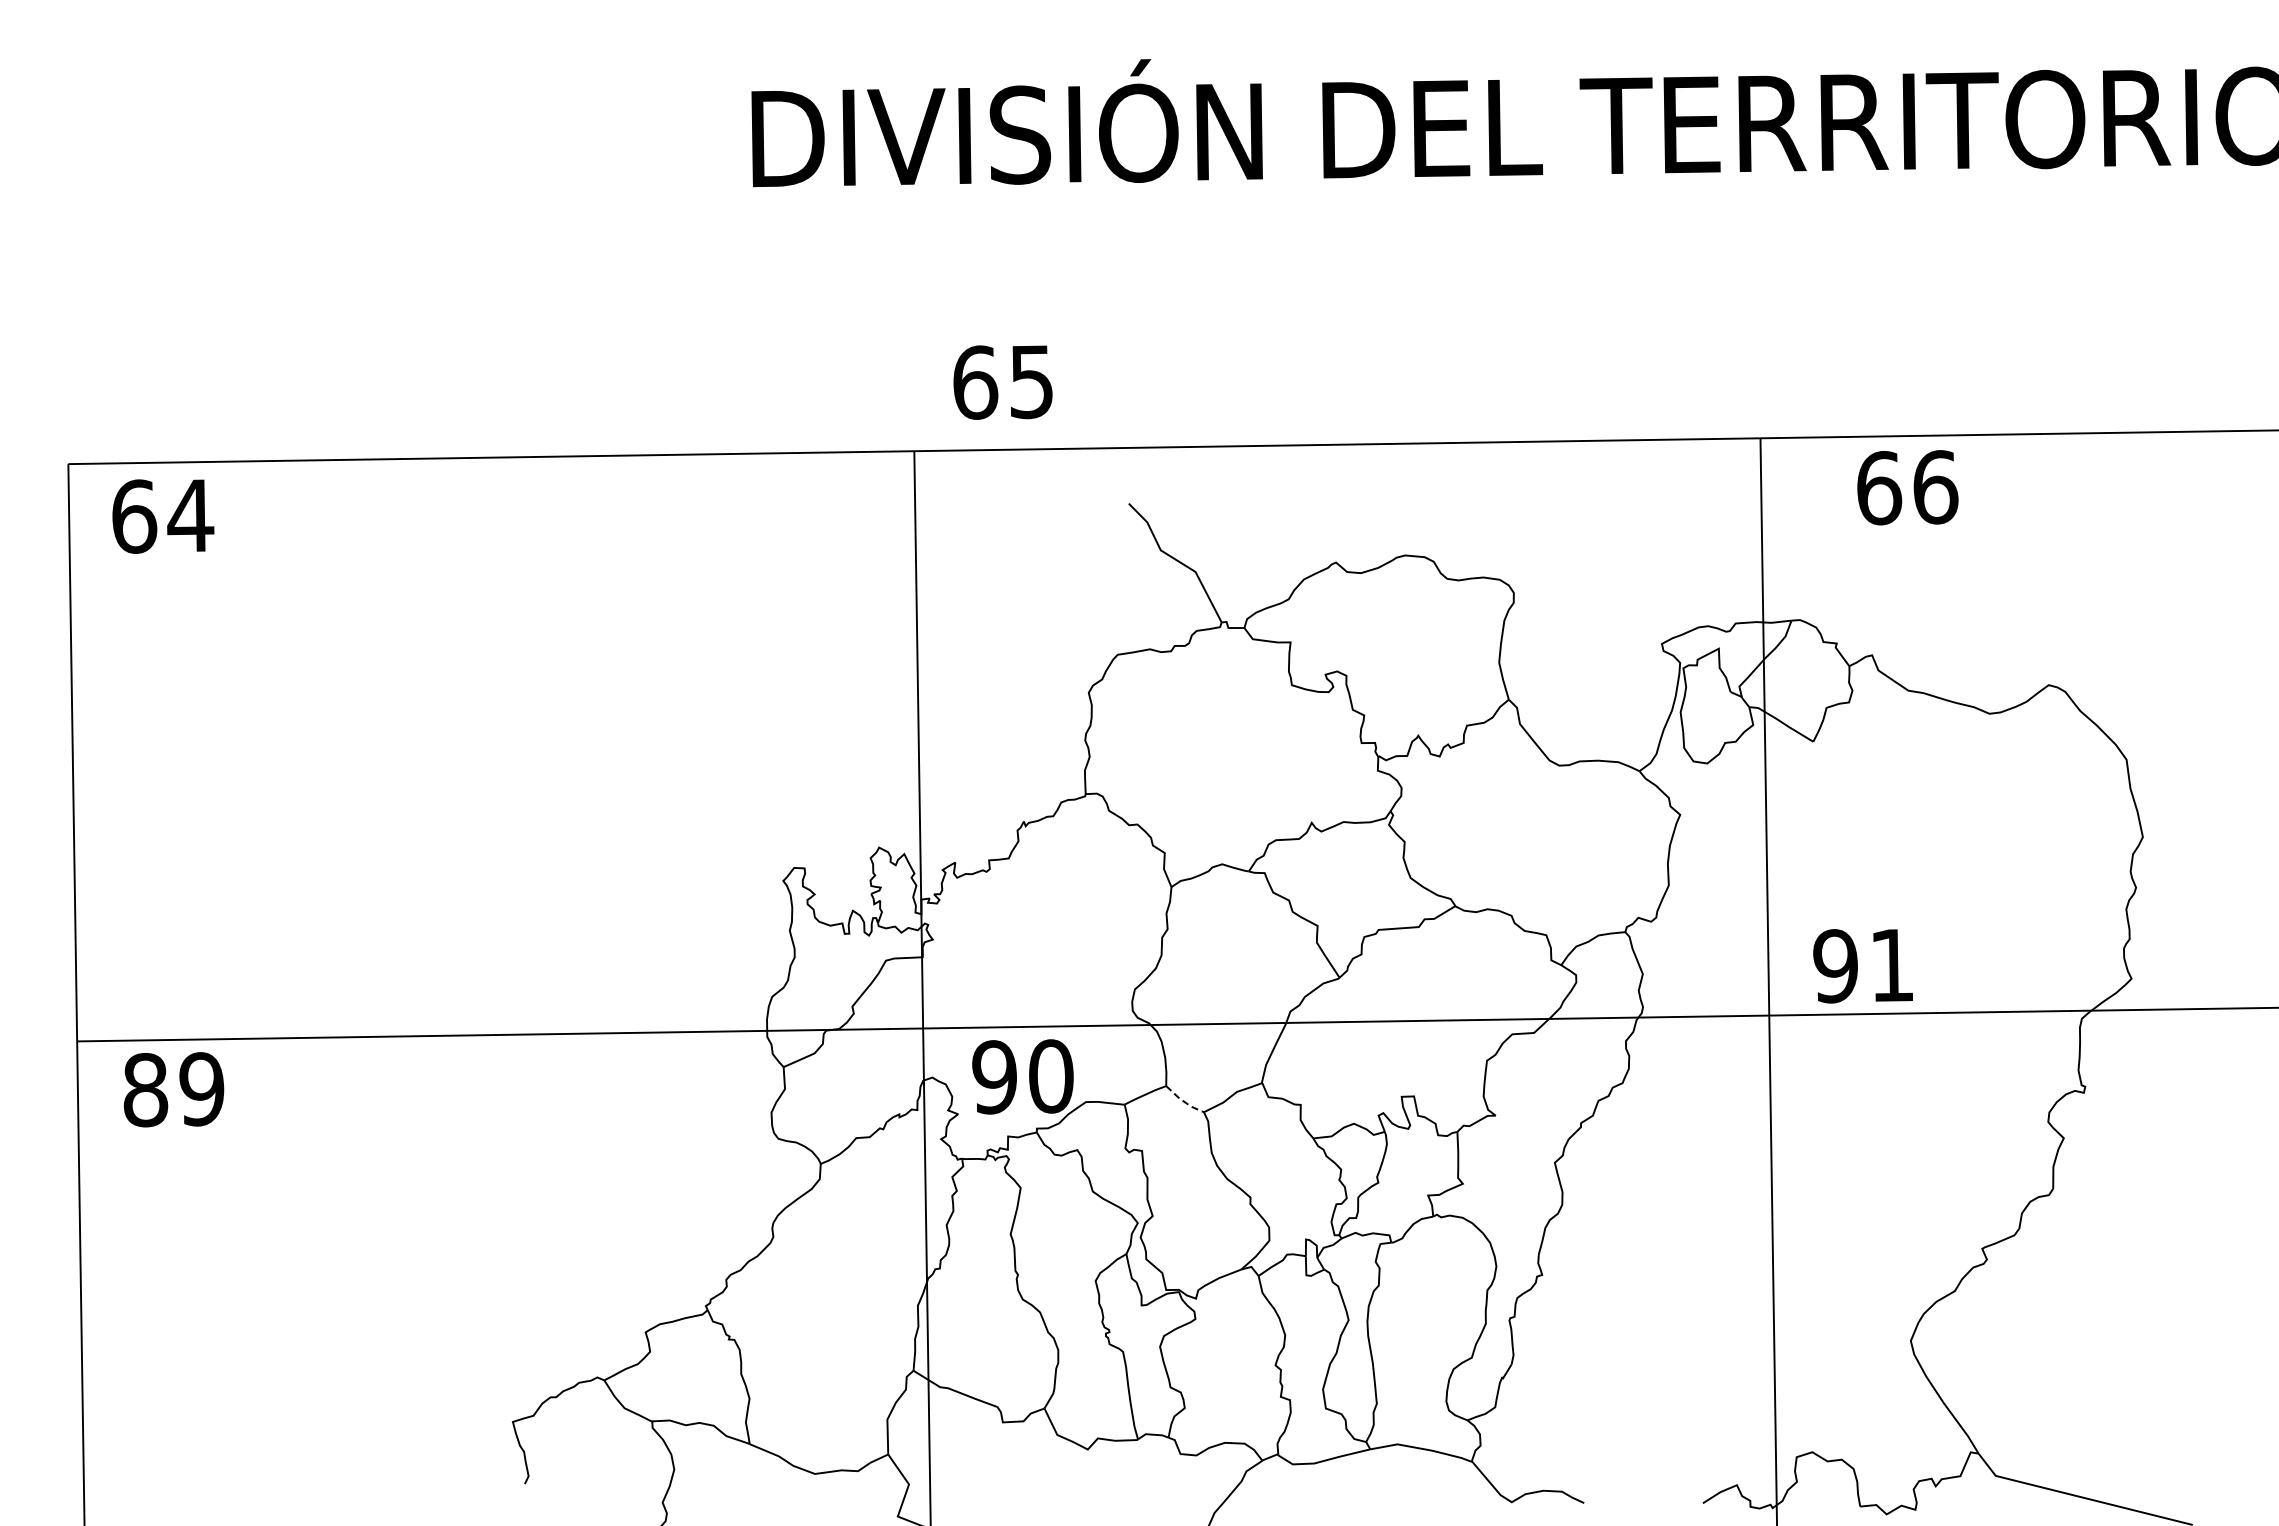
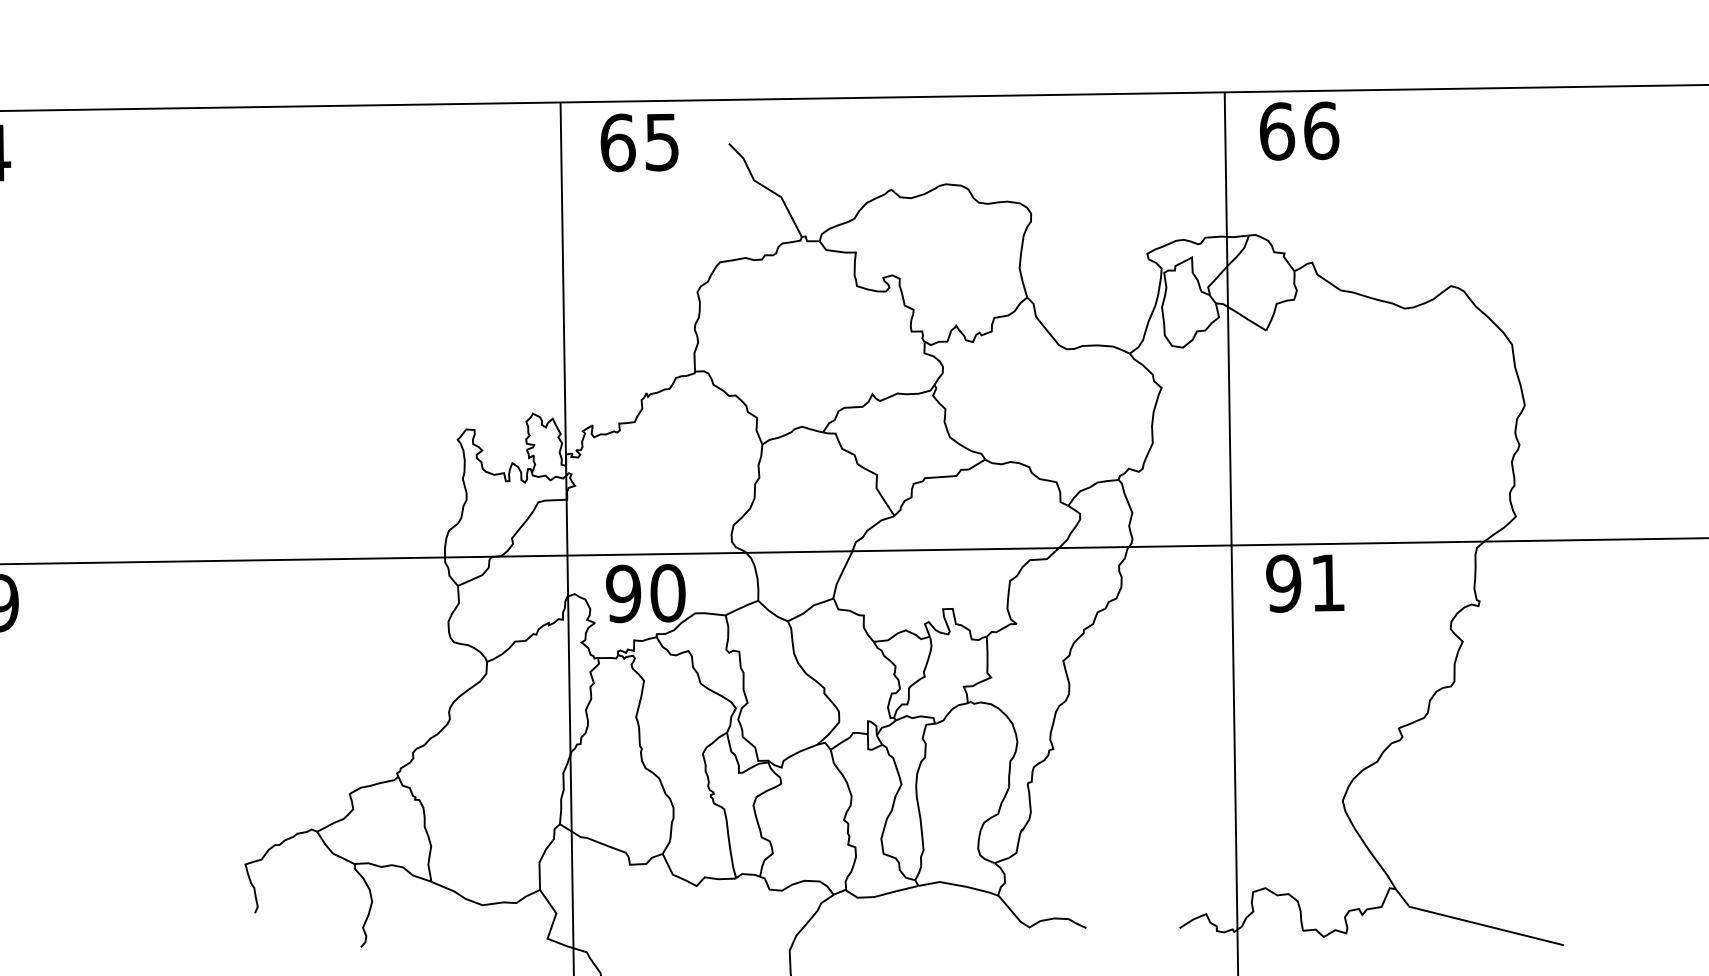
text: (1002, 382) -> (639, 142), moved
text: (1907, 487) -> (1299, 130), moved
text: (1862, 966) -> (1304, 583), moved
line: (1183, 1101) -> (771, 612), dashed -> solid

